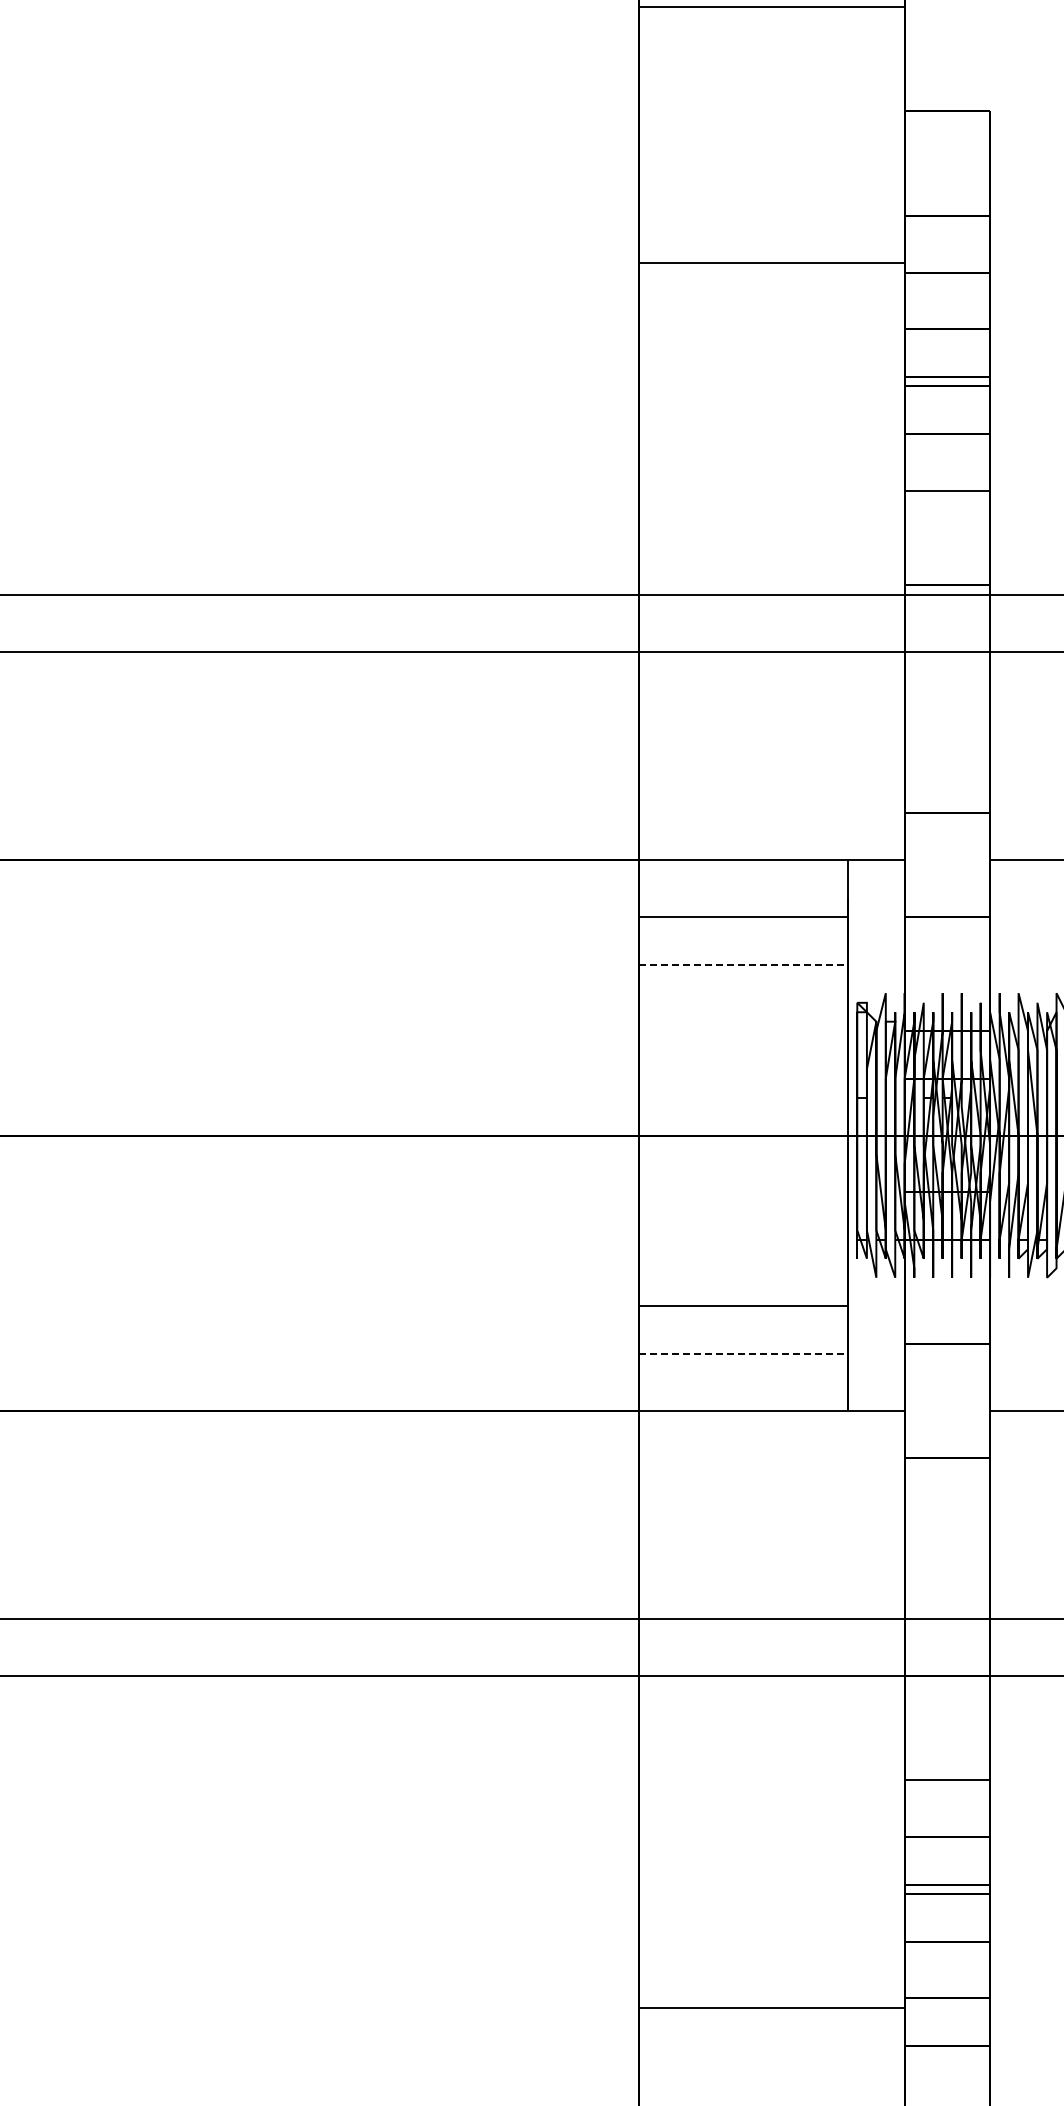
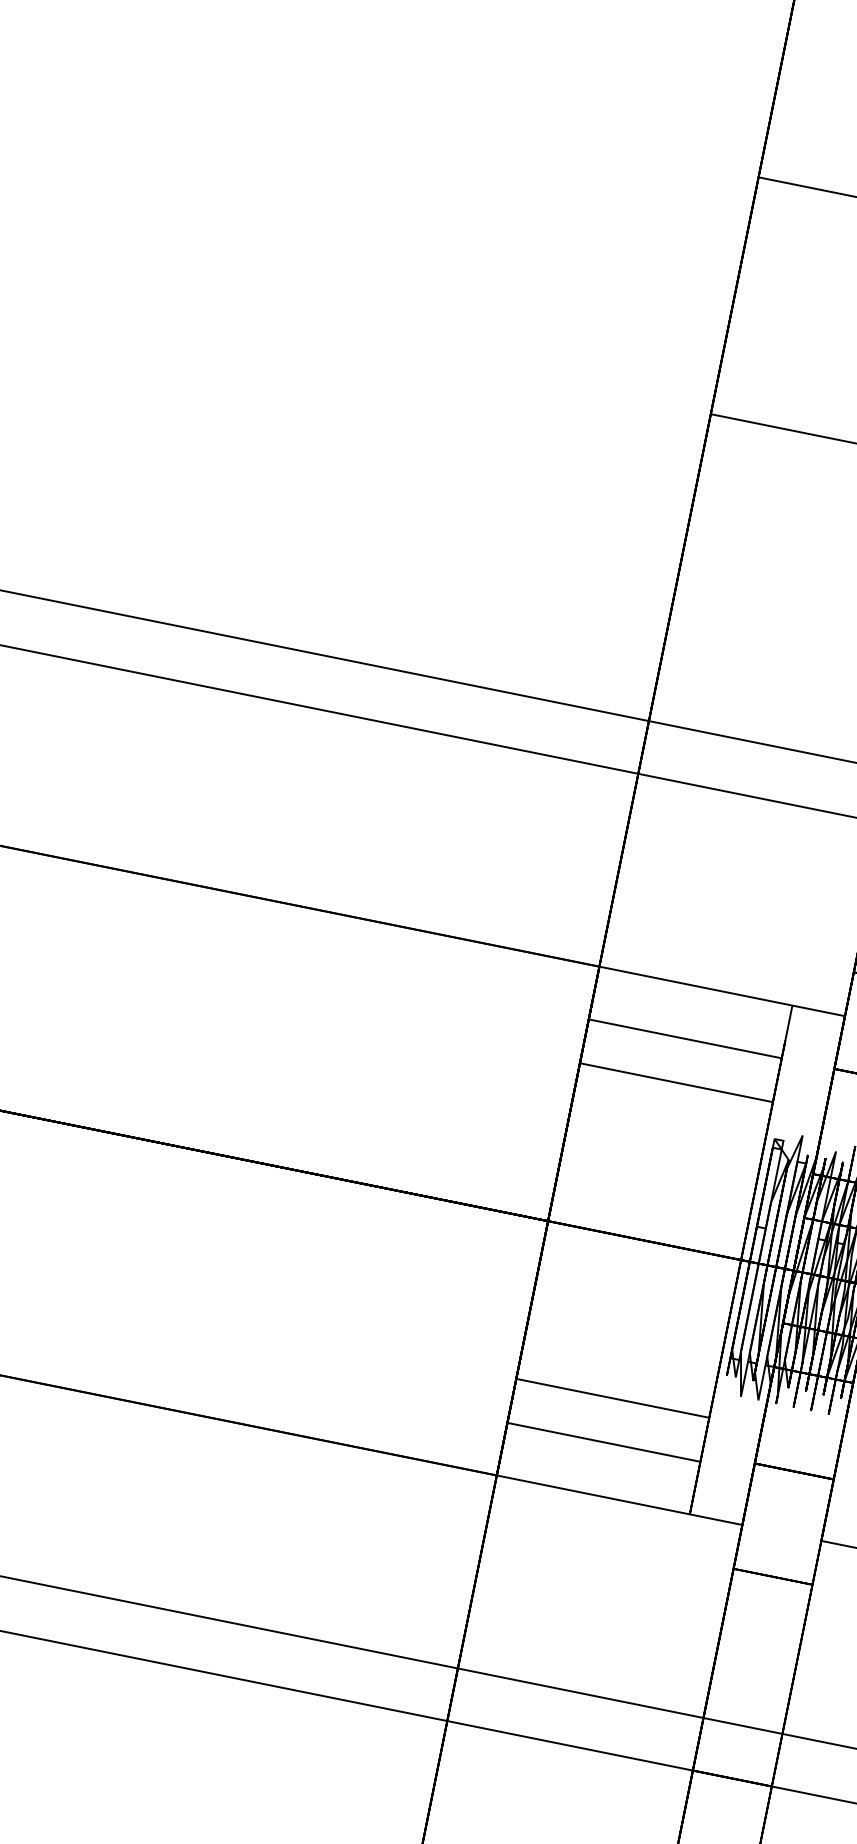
line: (744, 964) -> (677, 1082), dashed -> solid
line: (744, 1353) -> (604, 1442), dashed -> solid

